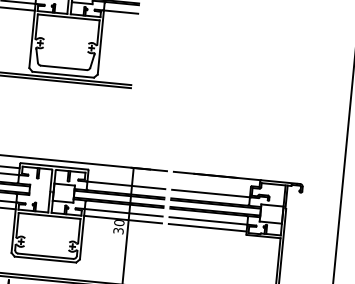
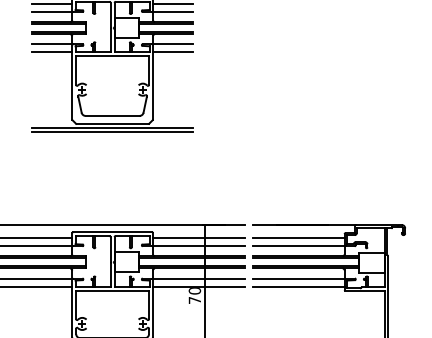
line: (119, 19) -> (172, 52), added
line: (126, 178) -> (198, 238), added
line: (211, 186) -> (298, 238), added
text: (118, 231) -> (194, 300), 30 -> 70

